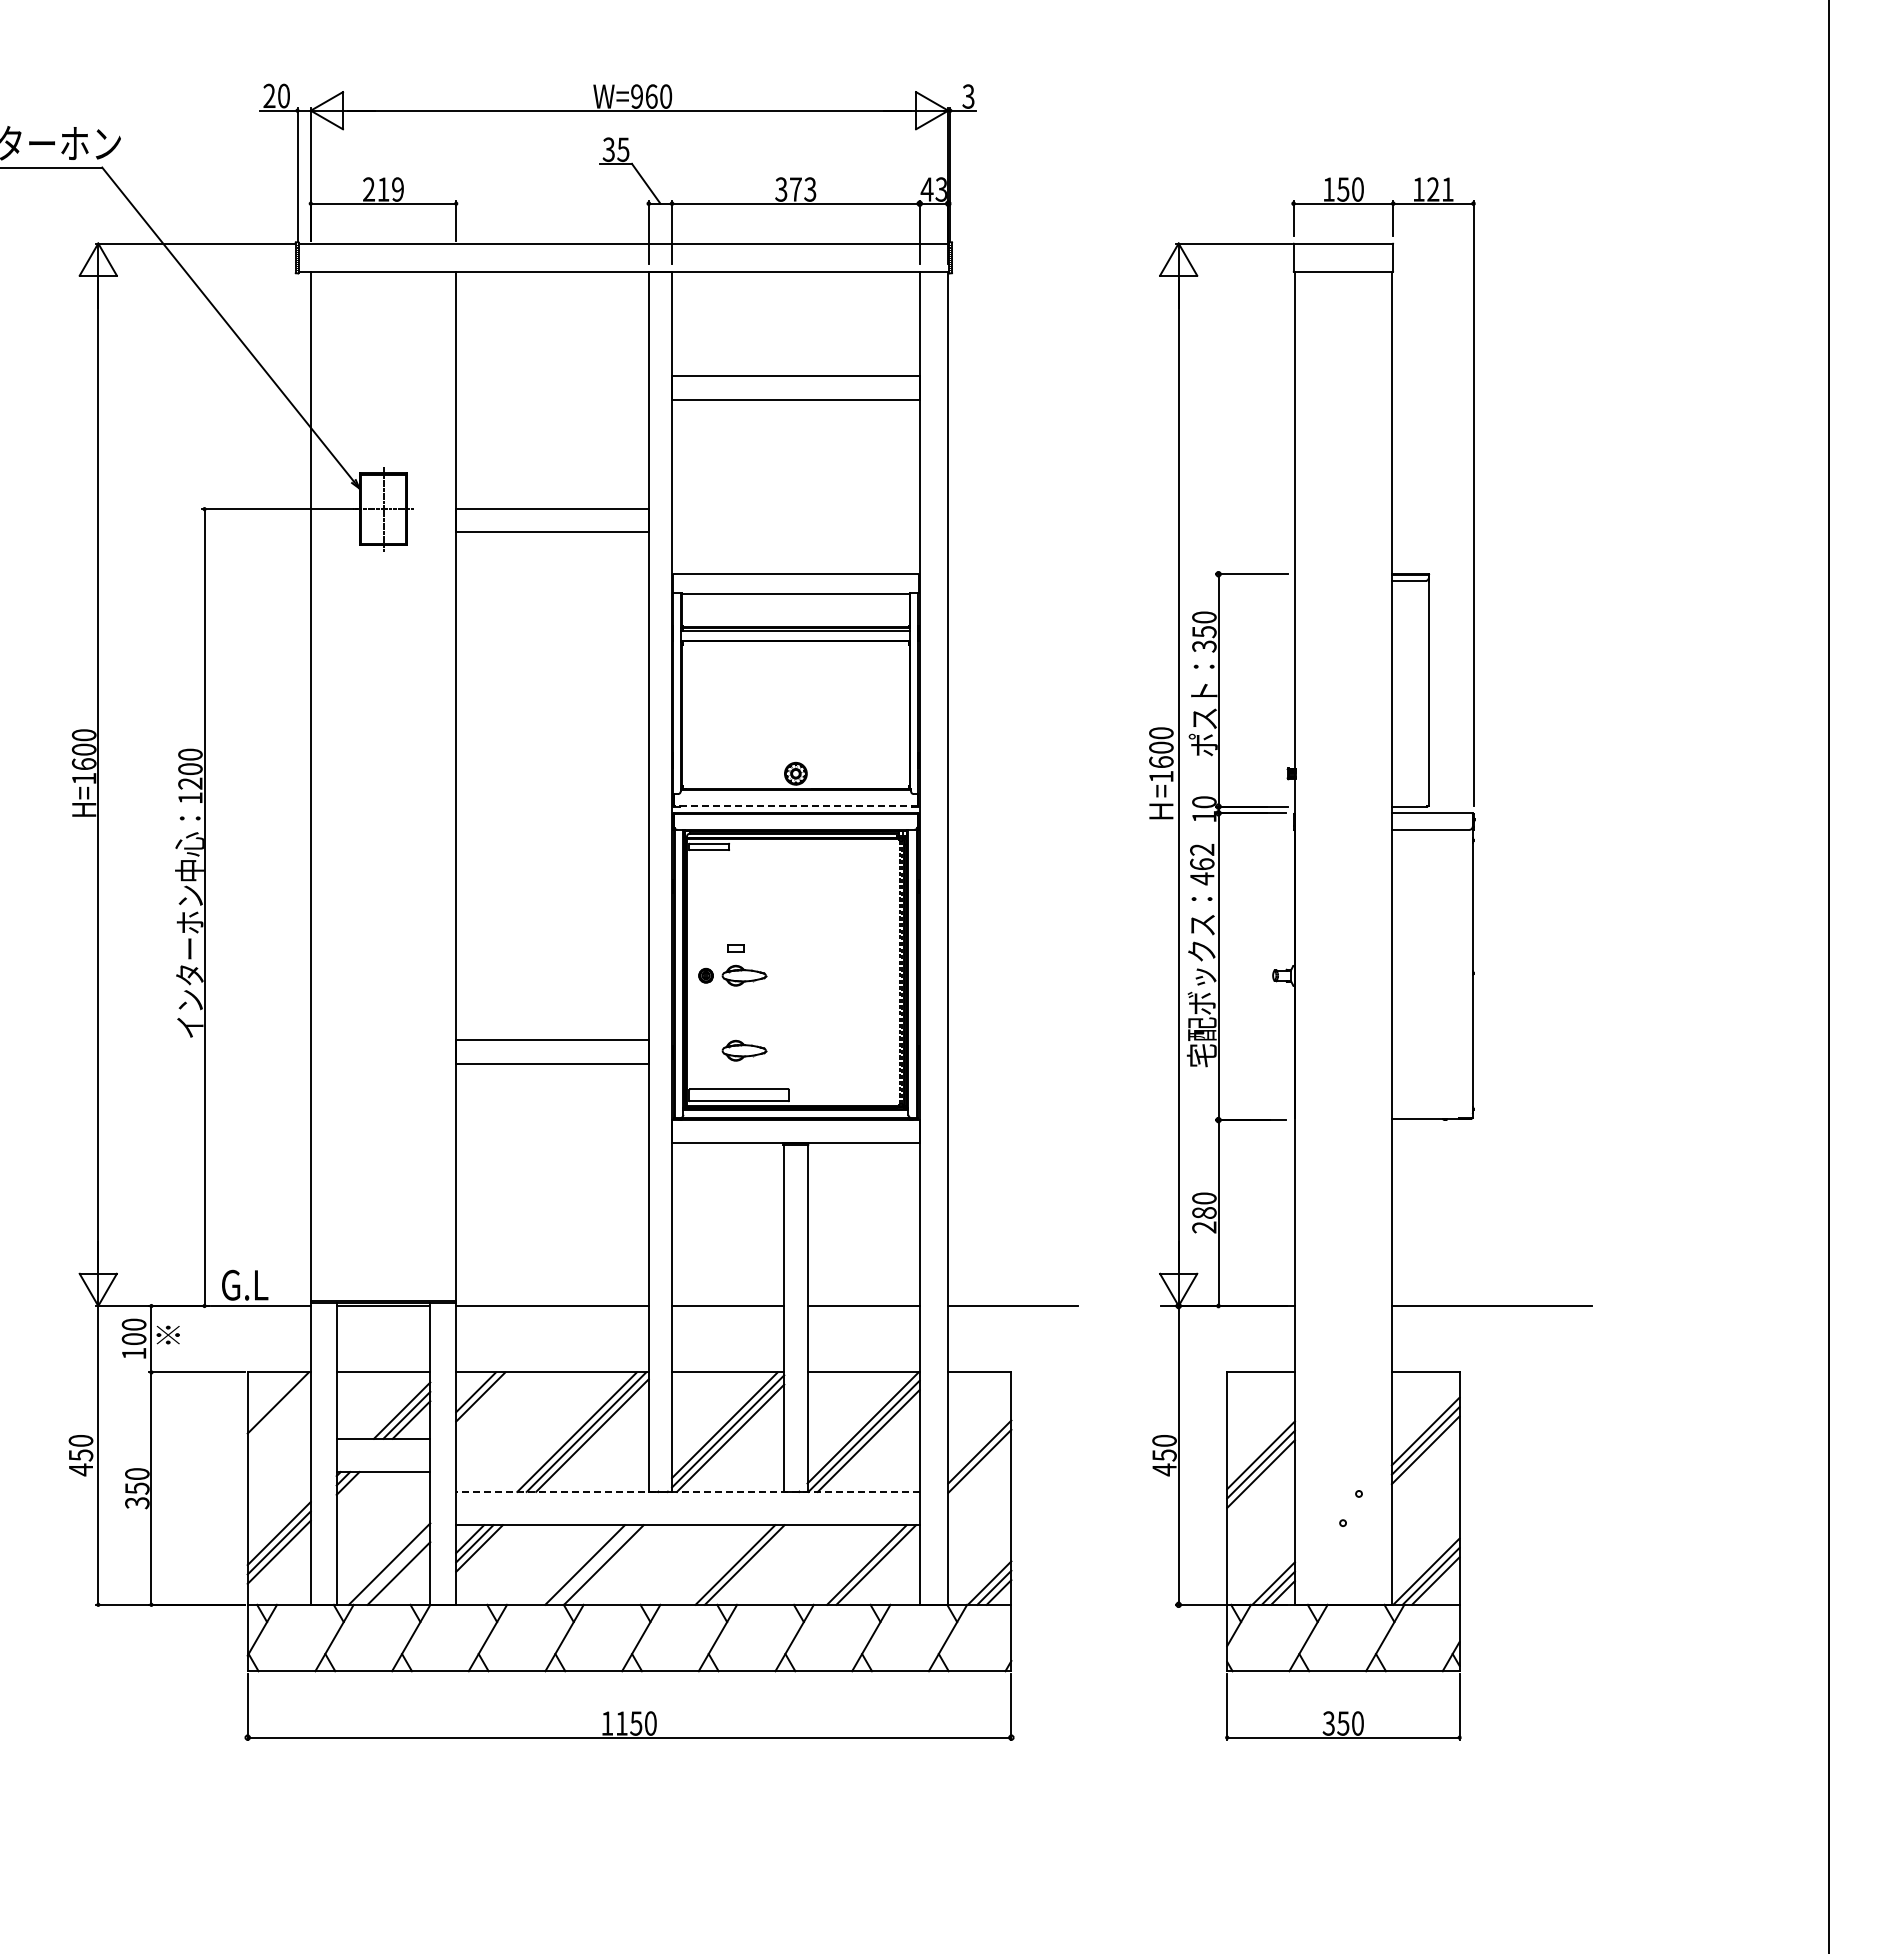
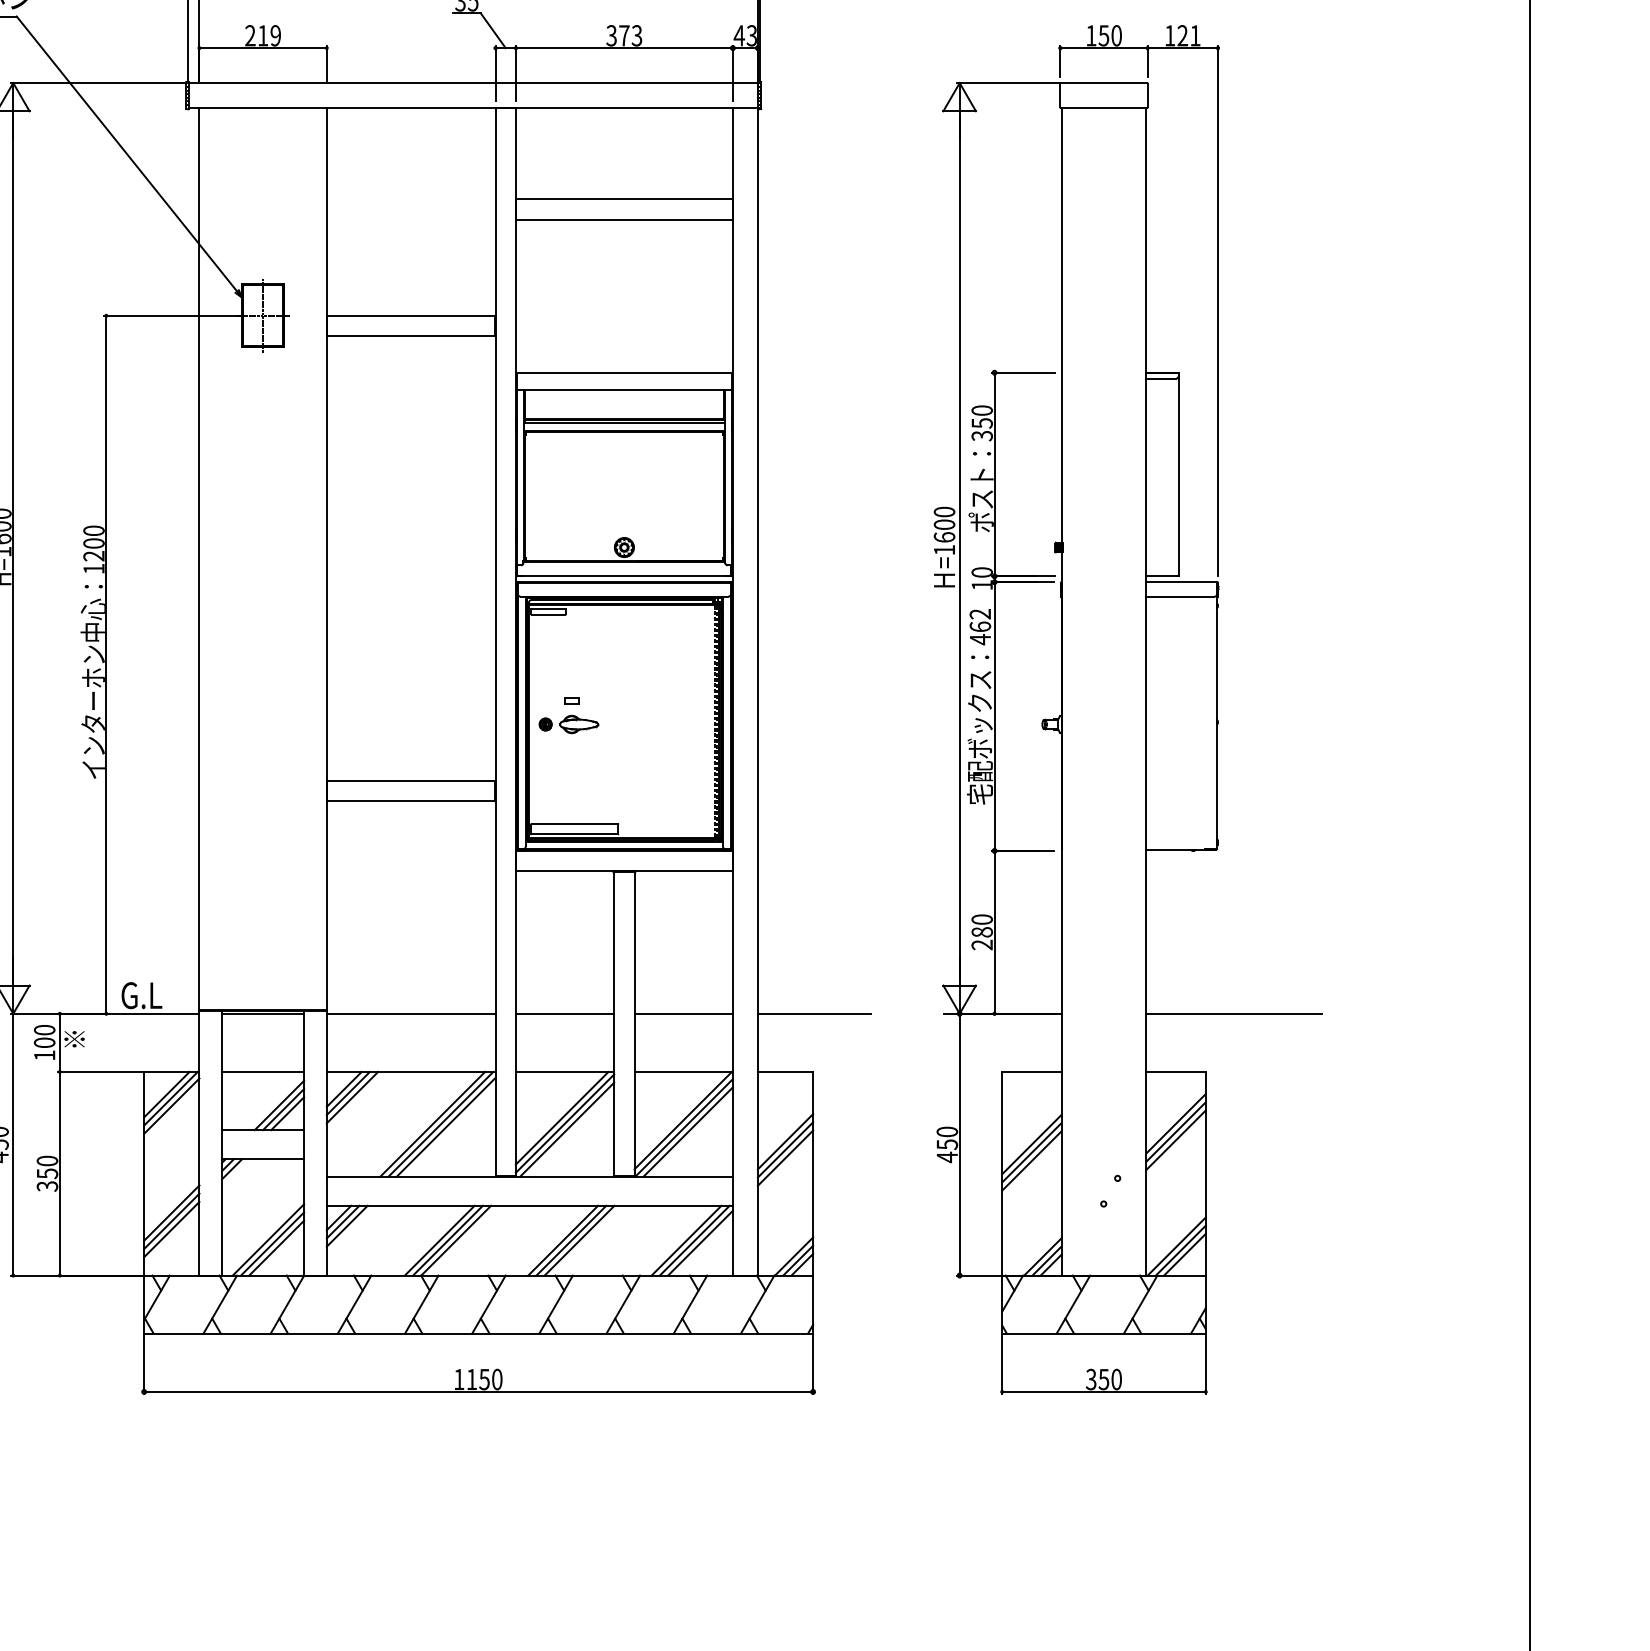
line: (795, 806) -> (624, 576), dashed -> solid
part: (744, 1050) -> (579, 789), removed
line: (273, 1398) -> (166, 1094), added
line: (485, 1401) -> (352, 1097), added
line: (278, 1411) -> (171, 1106), added
line: (979, 1470) -> (785, 1157), added
line: (688, 1491) -> (530, 1176), dashed -> solid
line: (594, 1564) -> (447, 1240), added
line: (725, 1564) -> (562, 1240), added
line: (882, 1567) -> (700, 1242), added
line: (394, 1568) -> (272, 1243), added

